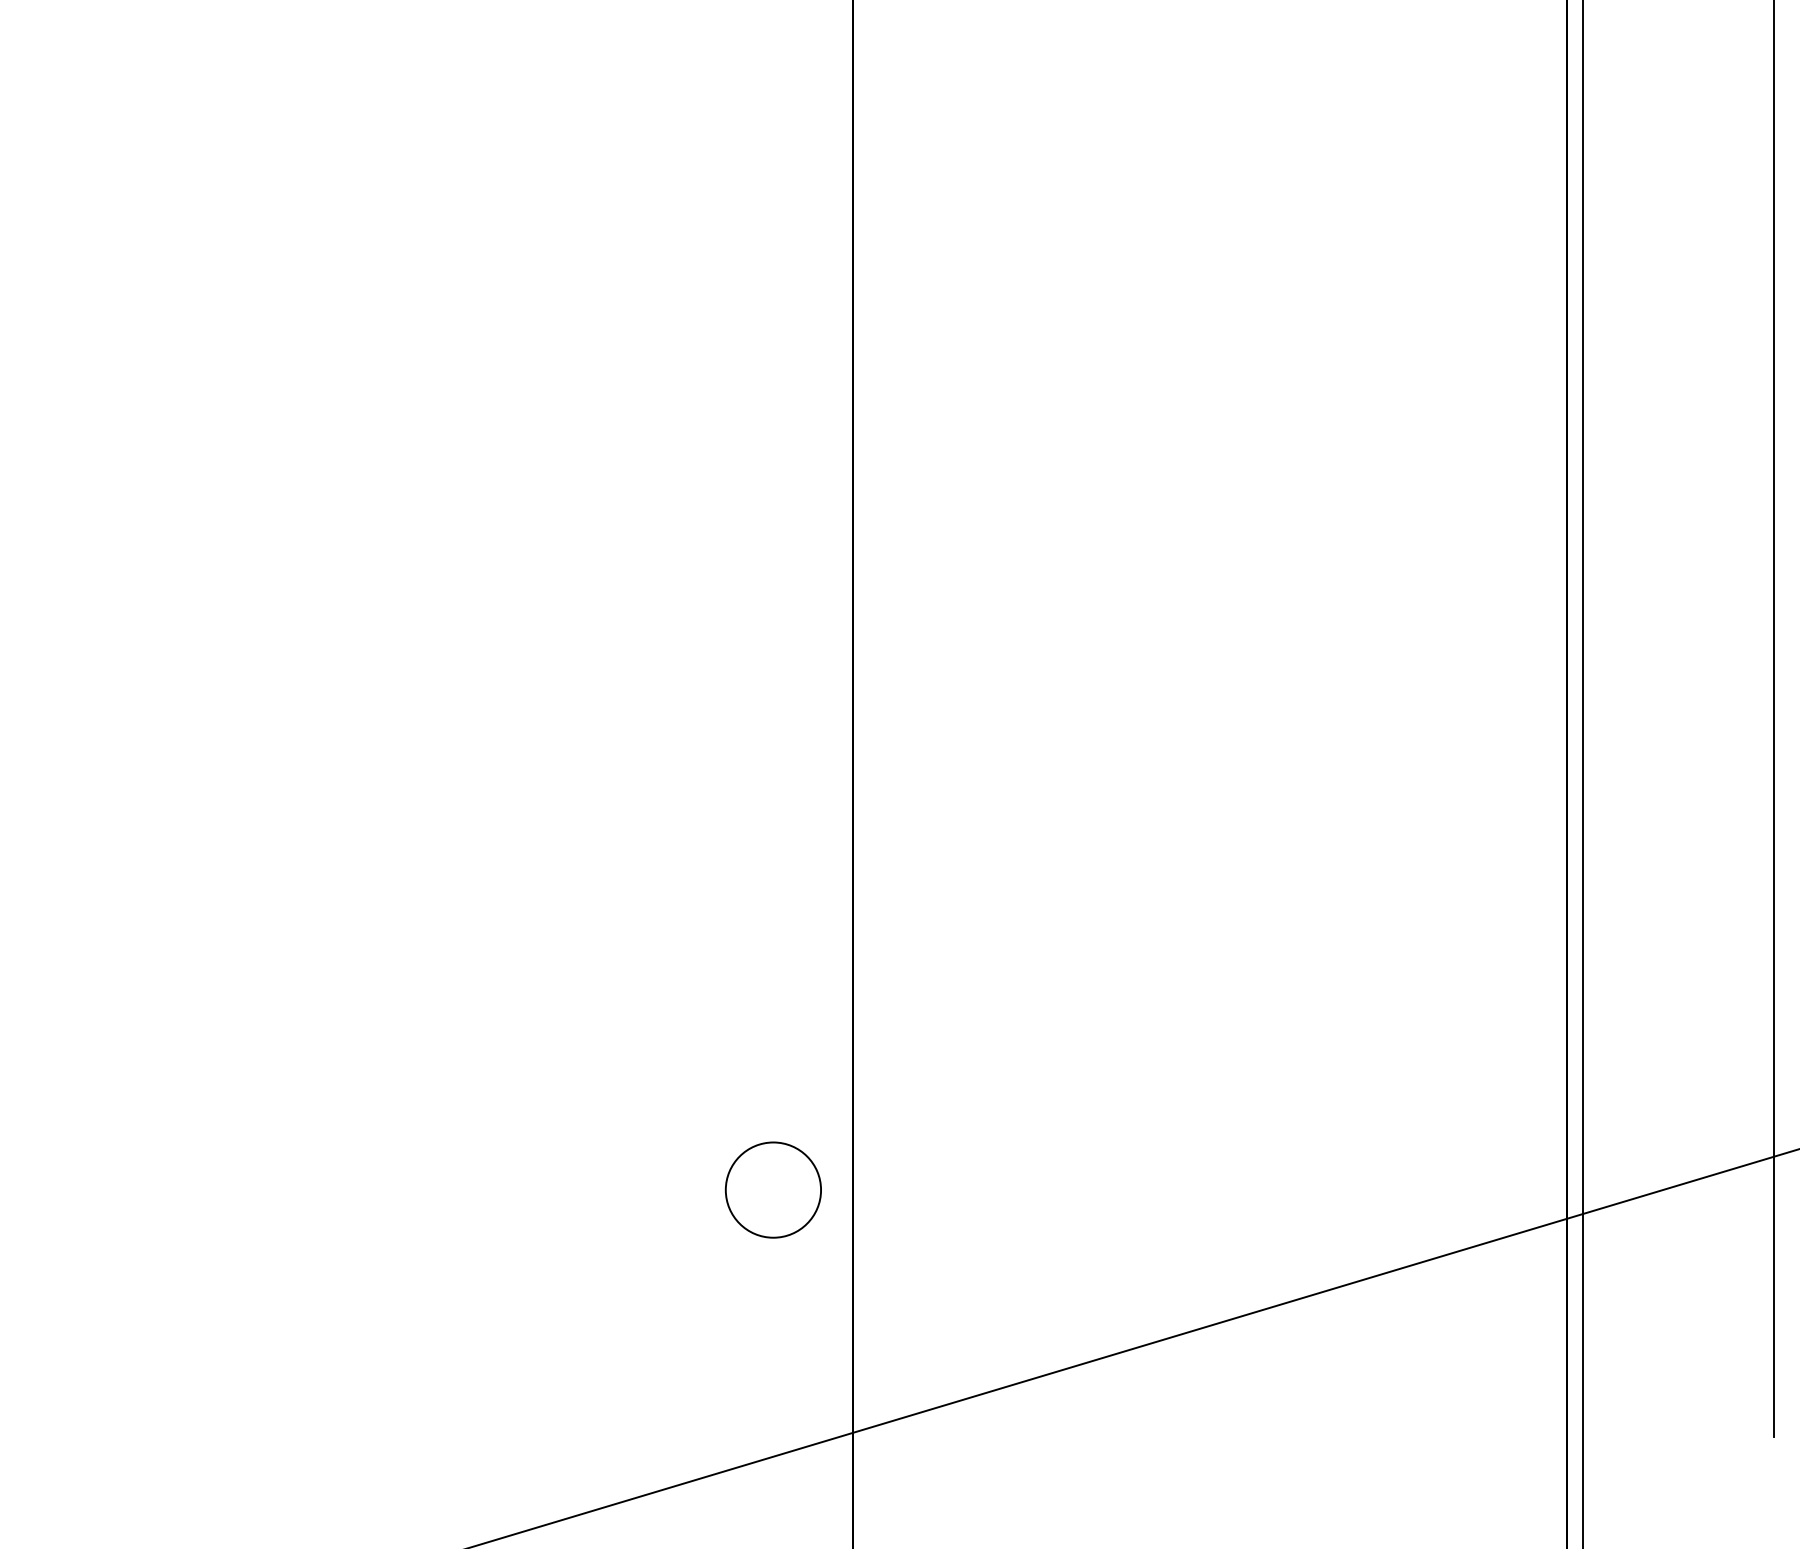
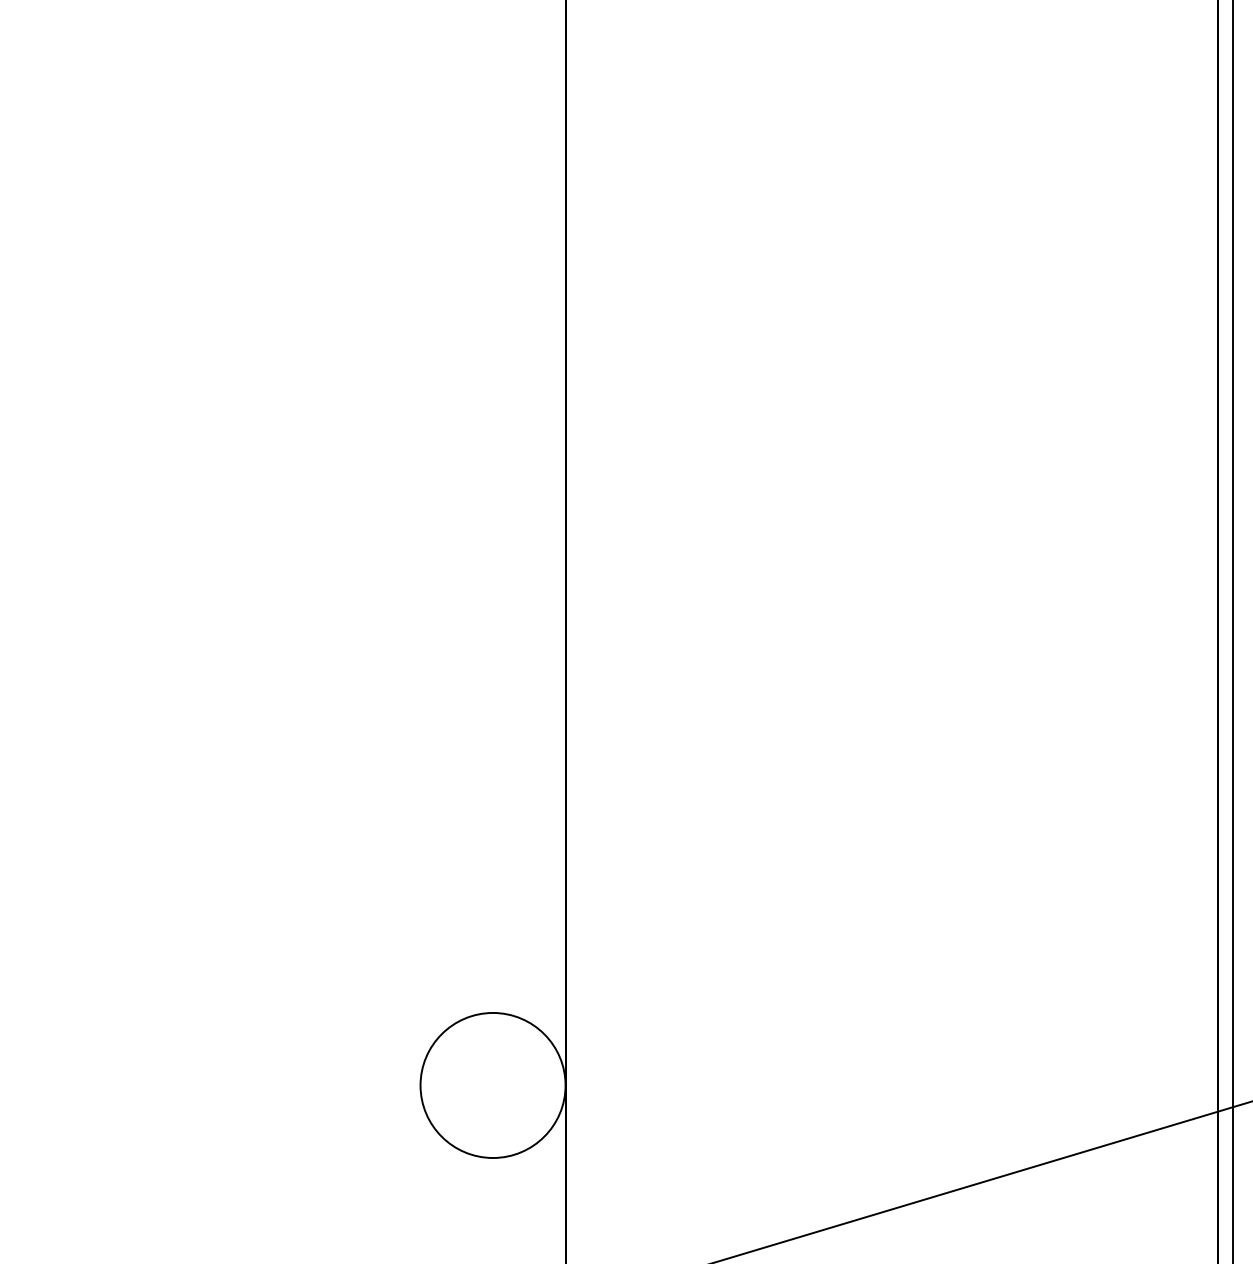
circle: (773, 1189) -> (493, 1084), size x1.67

